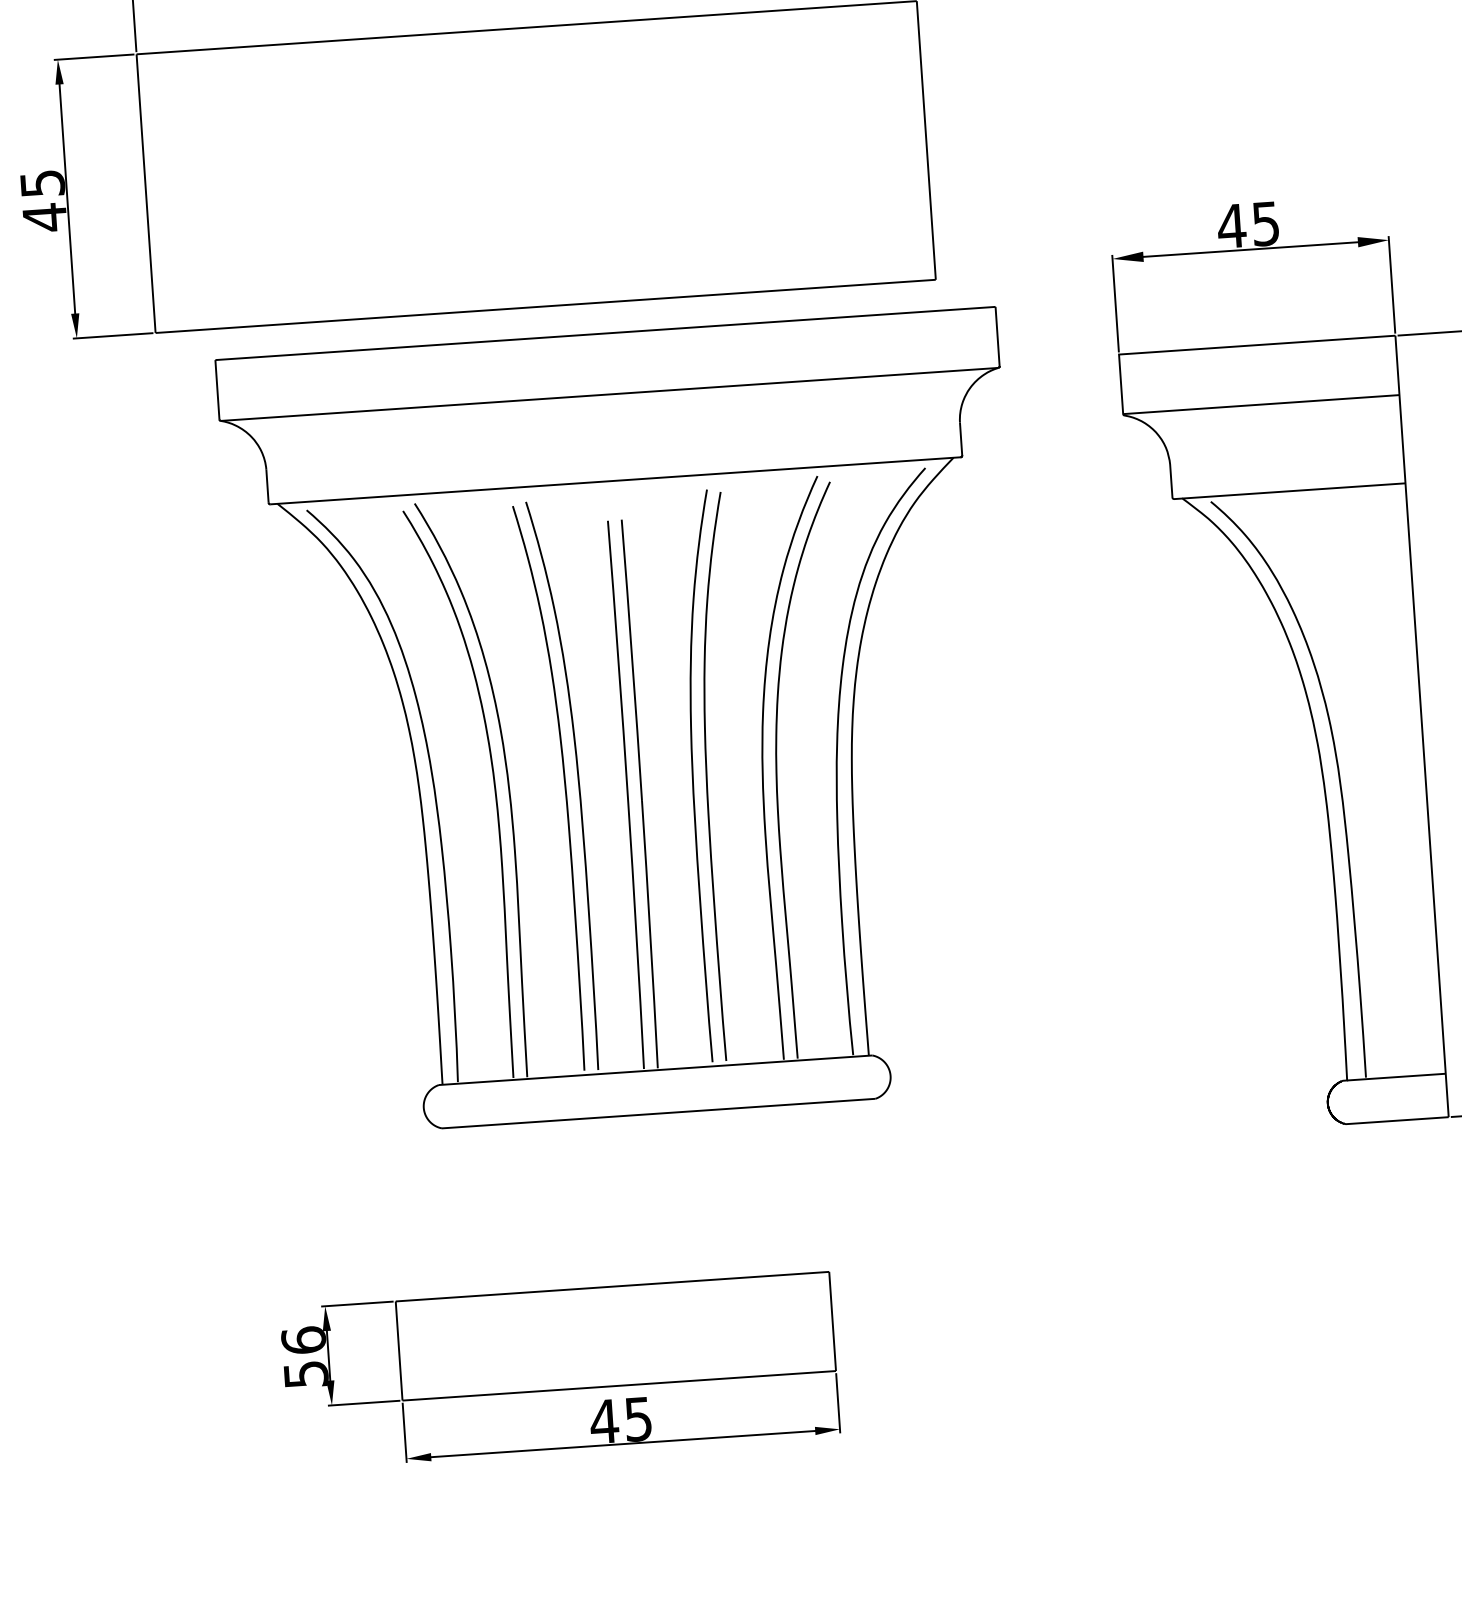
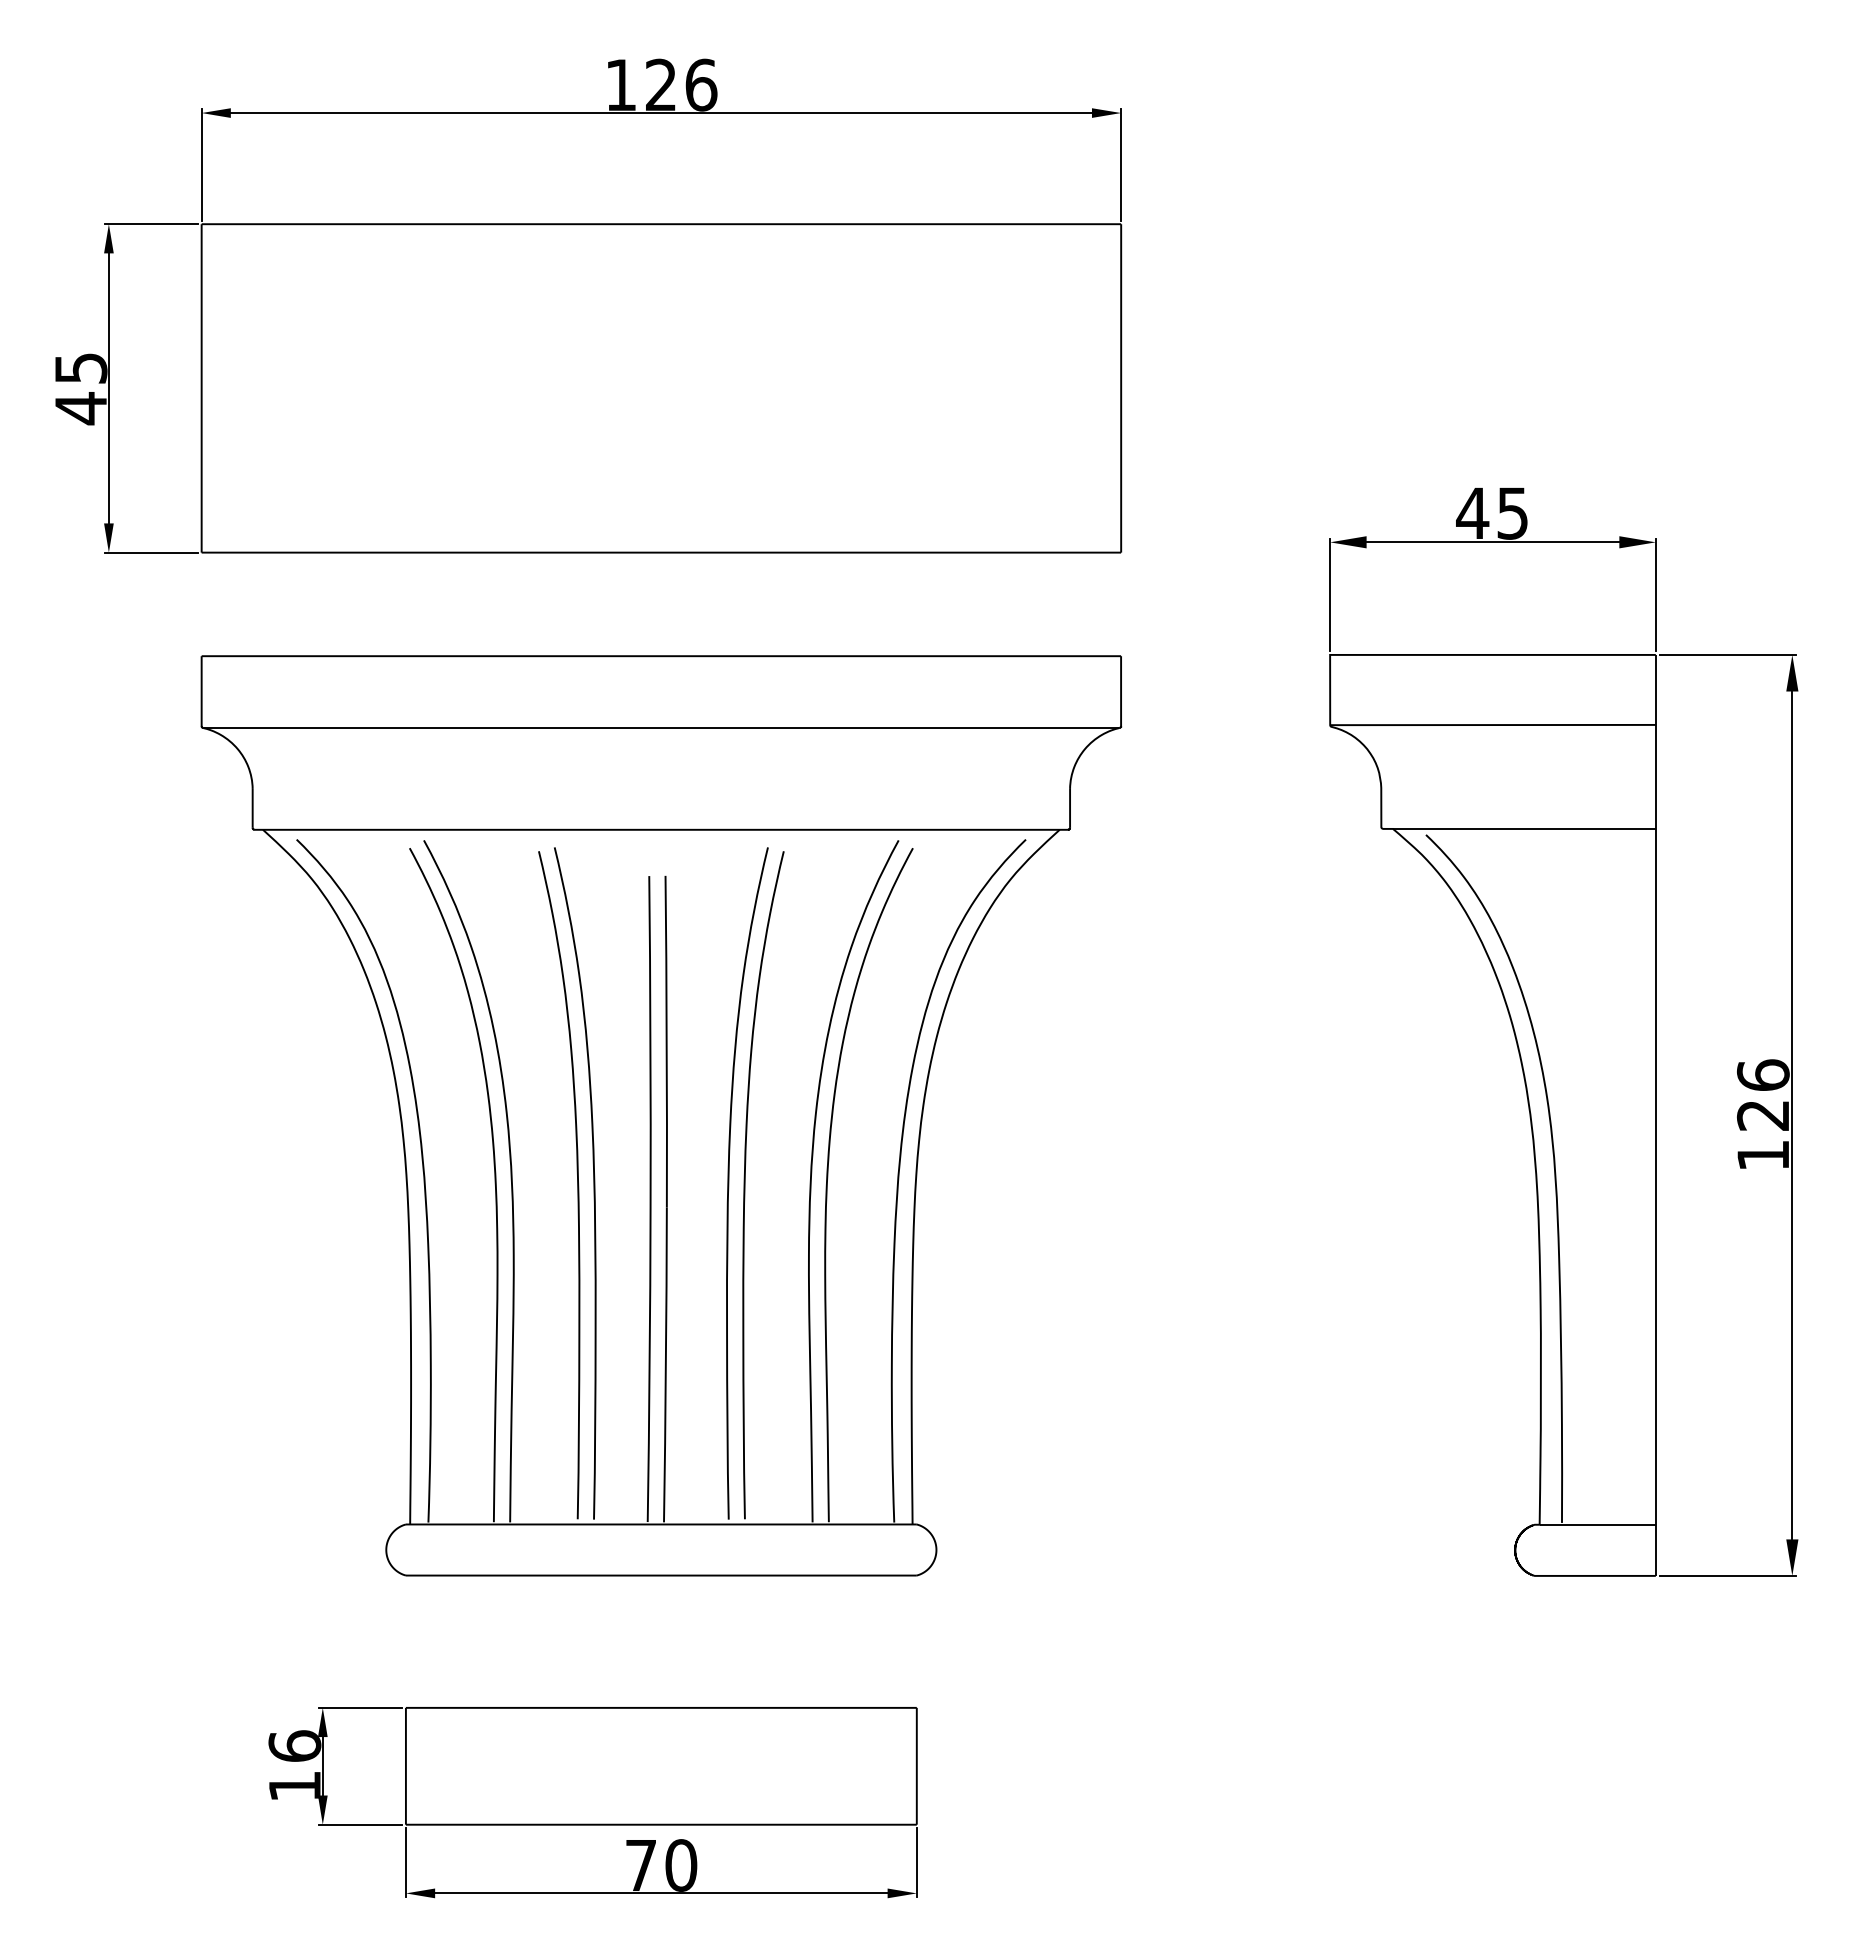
part: (632, 723) -> (661, 1115), moved
text: (306, 1374) -> (295, 1786), 56 -> 16
text: (620, 1420) -> (660, 1865), 45 -> 70

